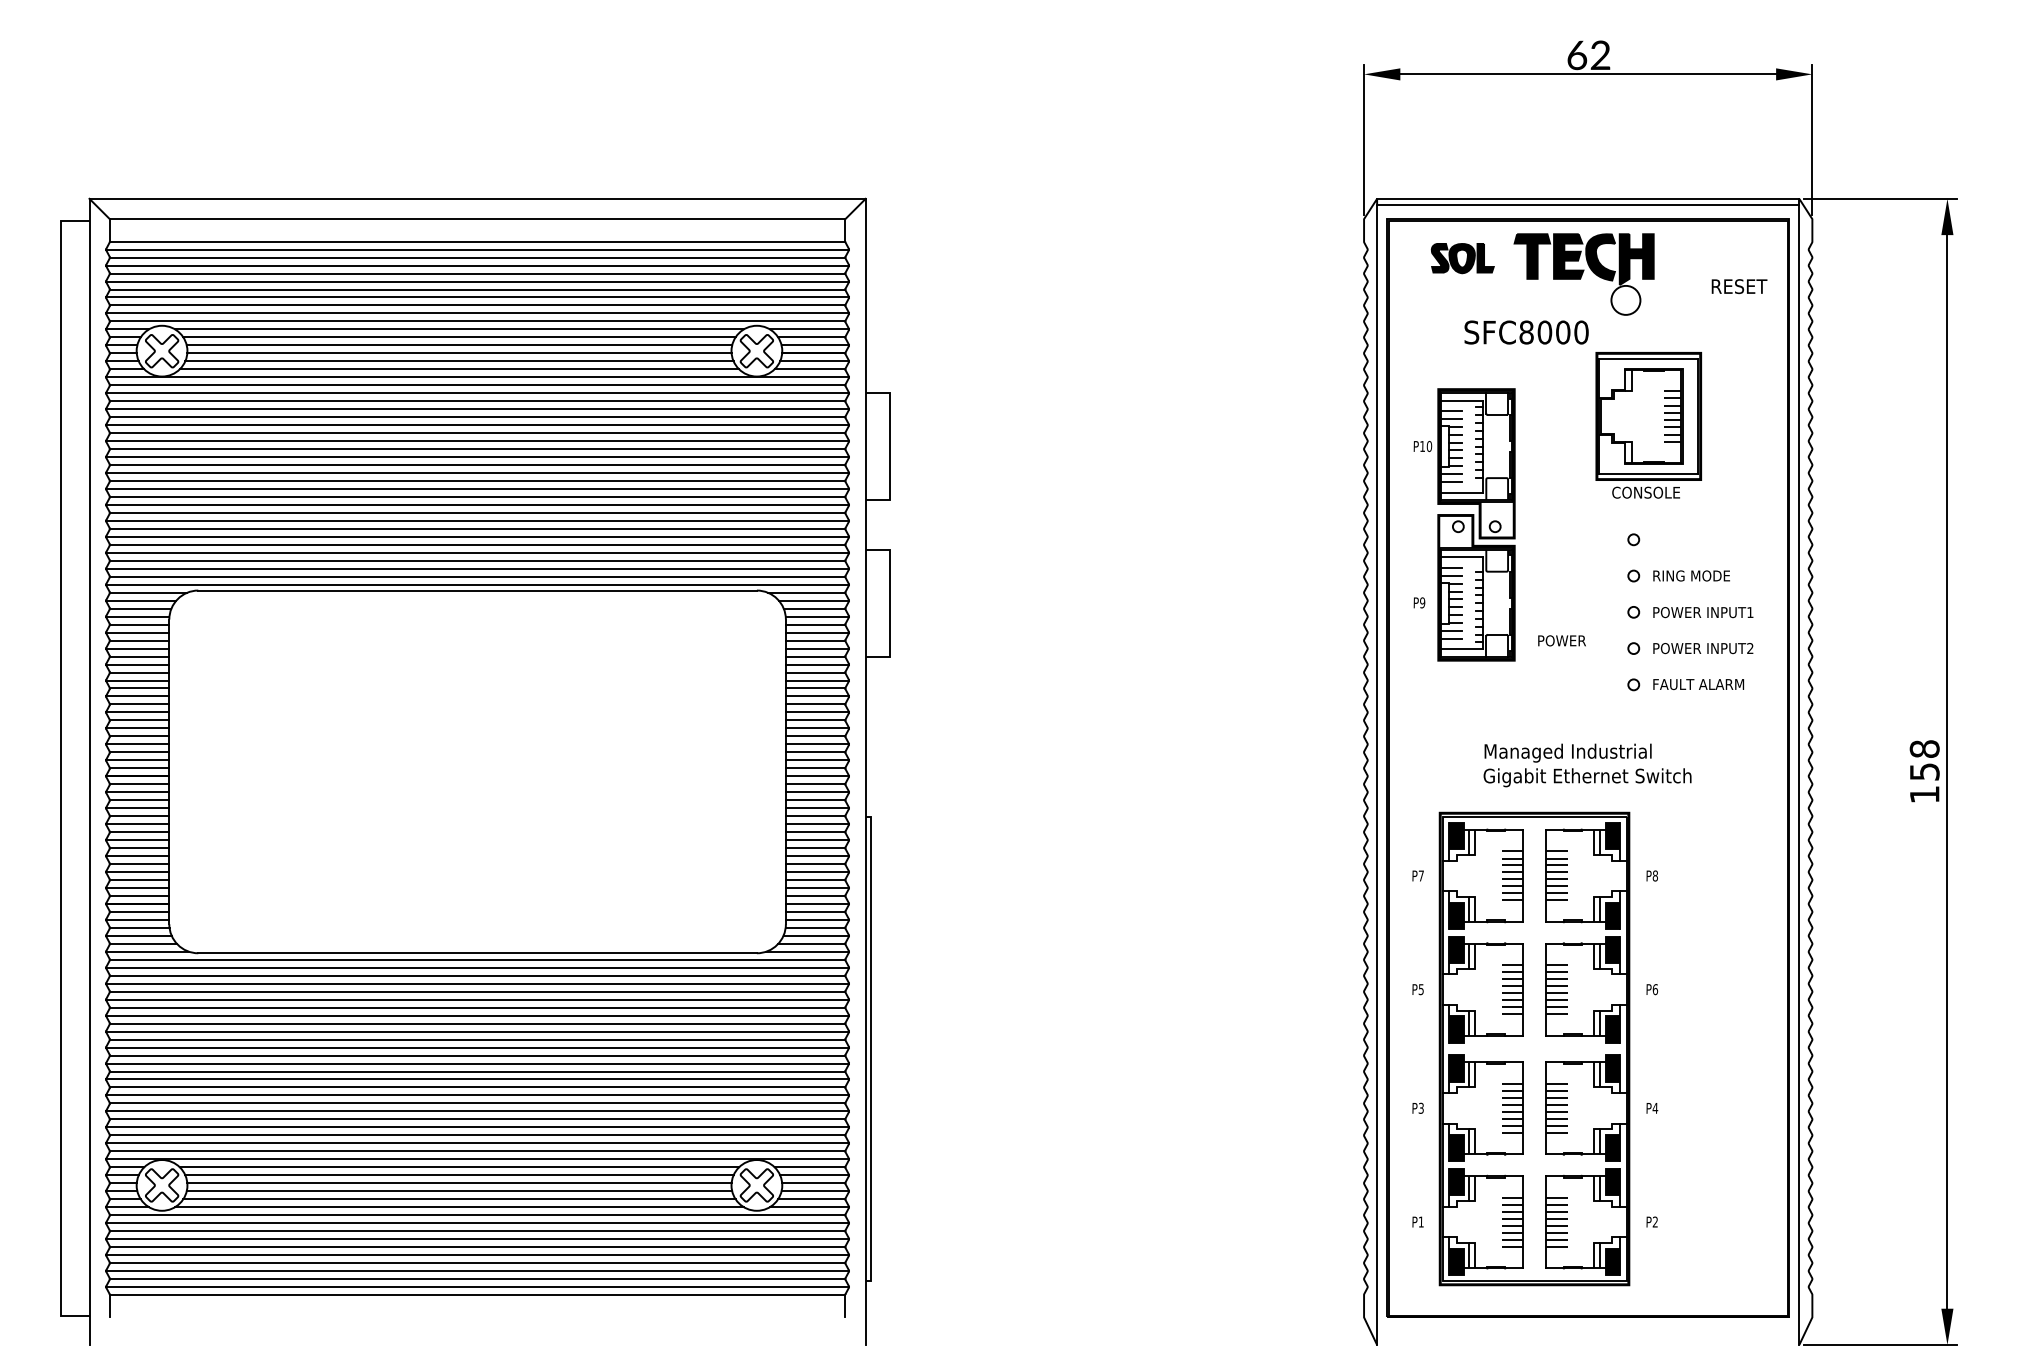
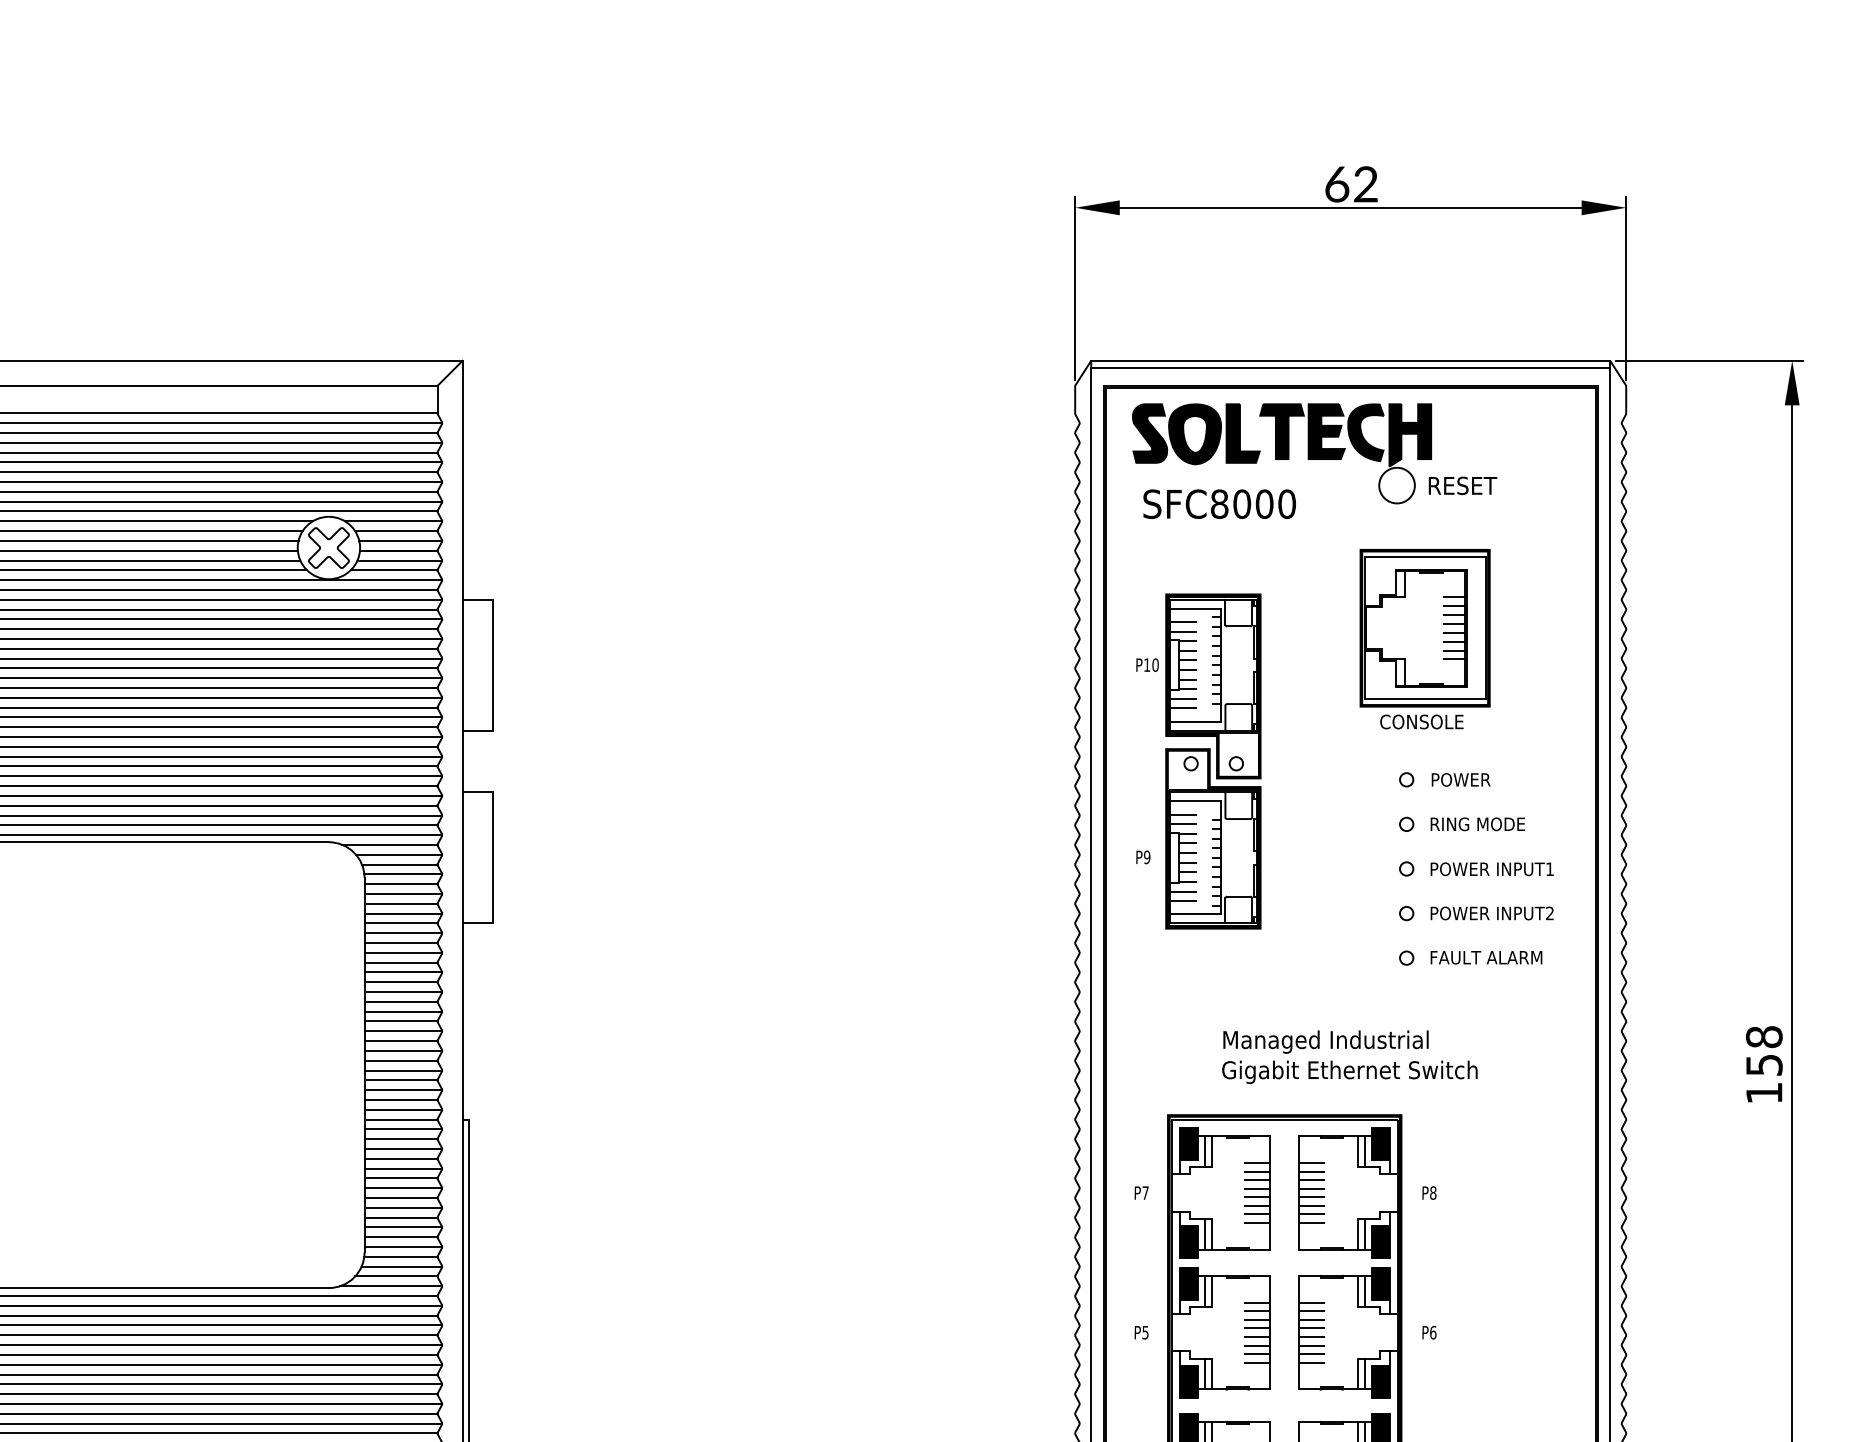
part: (1462, 258) -> (1196, 434), size x1.67
text: (1739, 286) -> (1462, 485), moved
text: (1526, 332) -> (1219, 504), moved
text: (1561, 640) -> (1460, 779), moved

